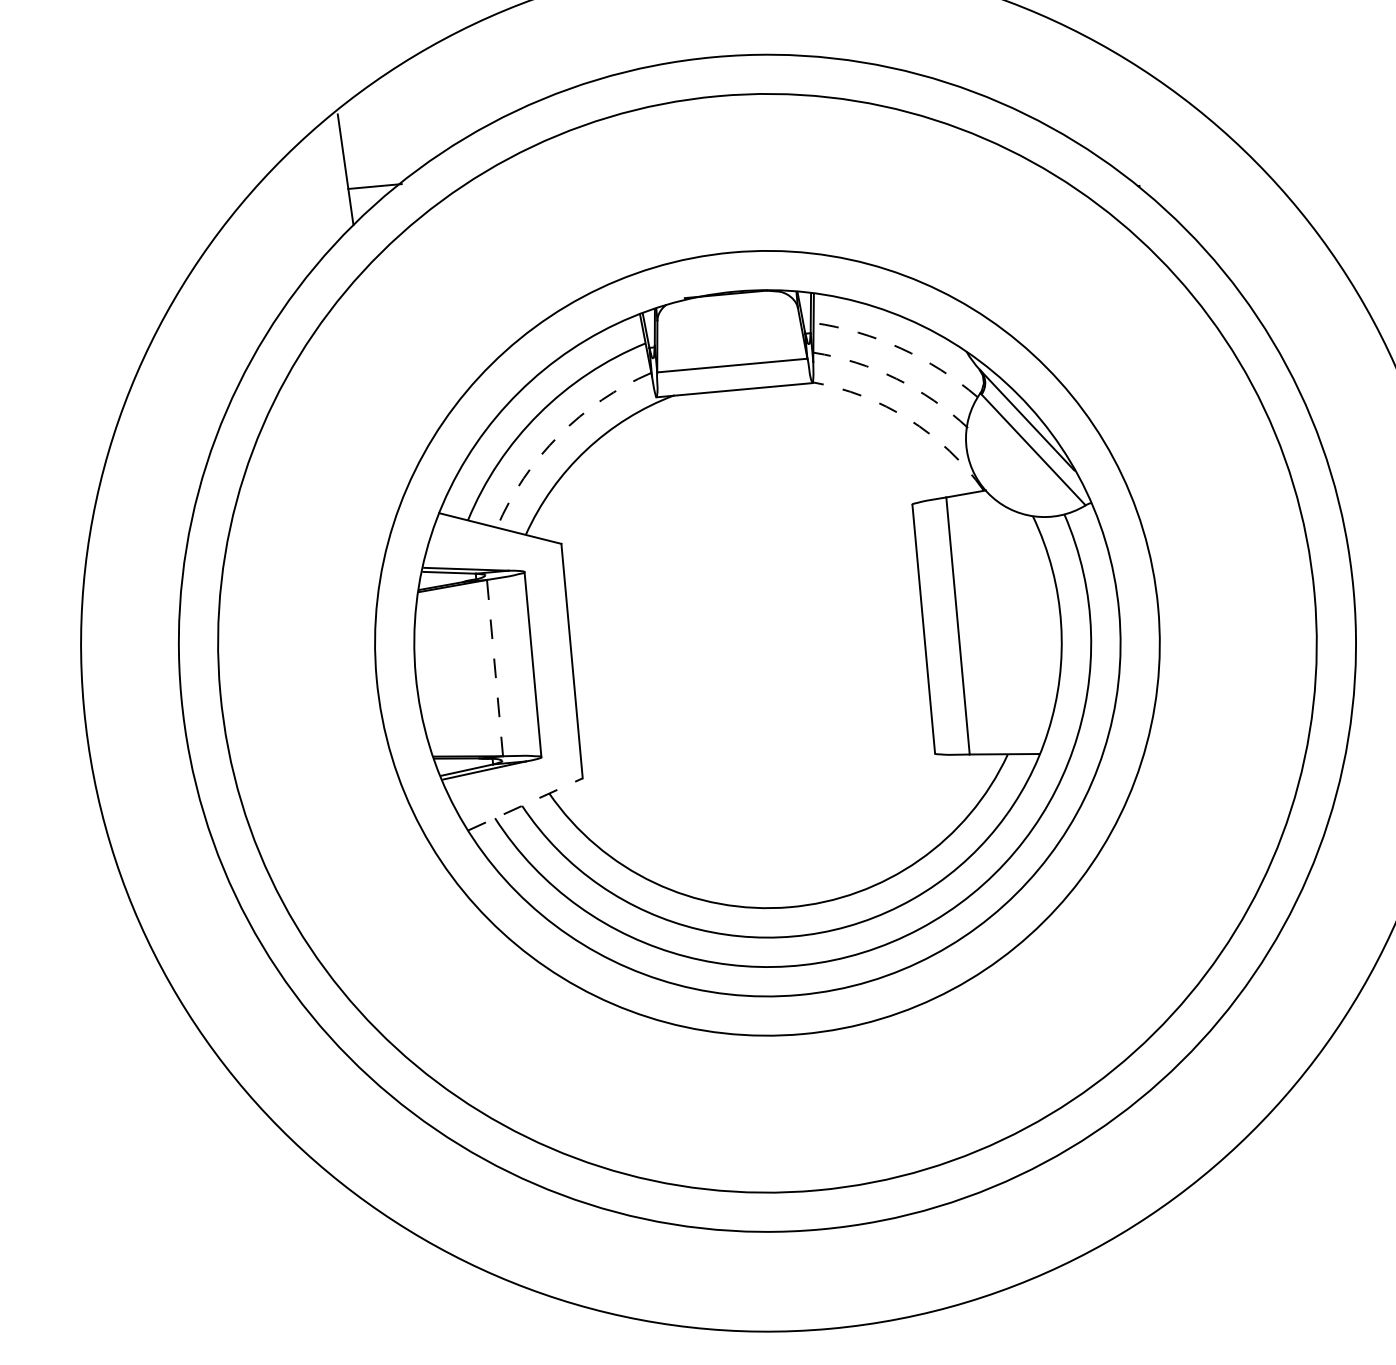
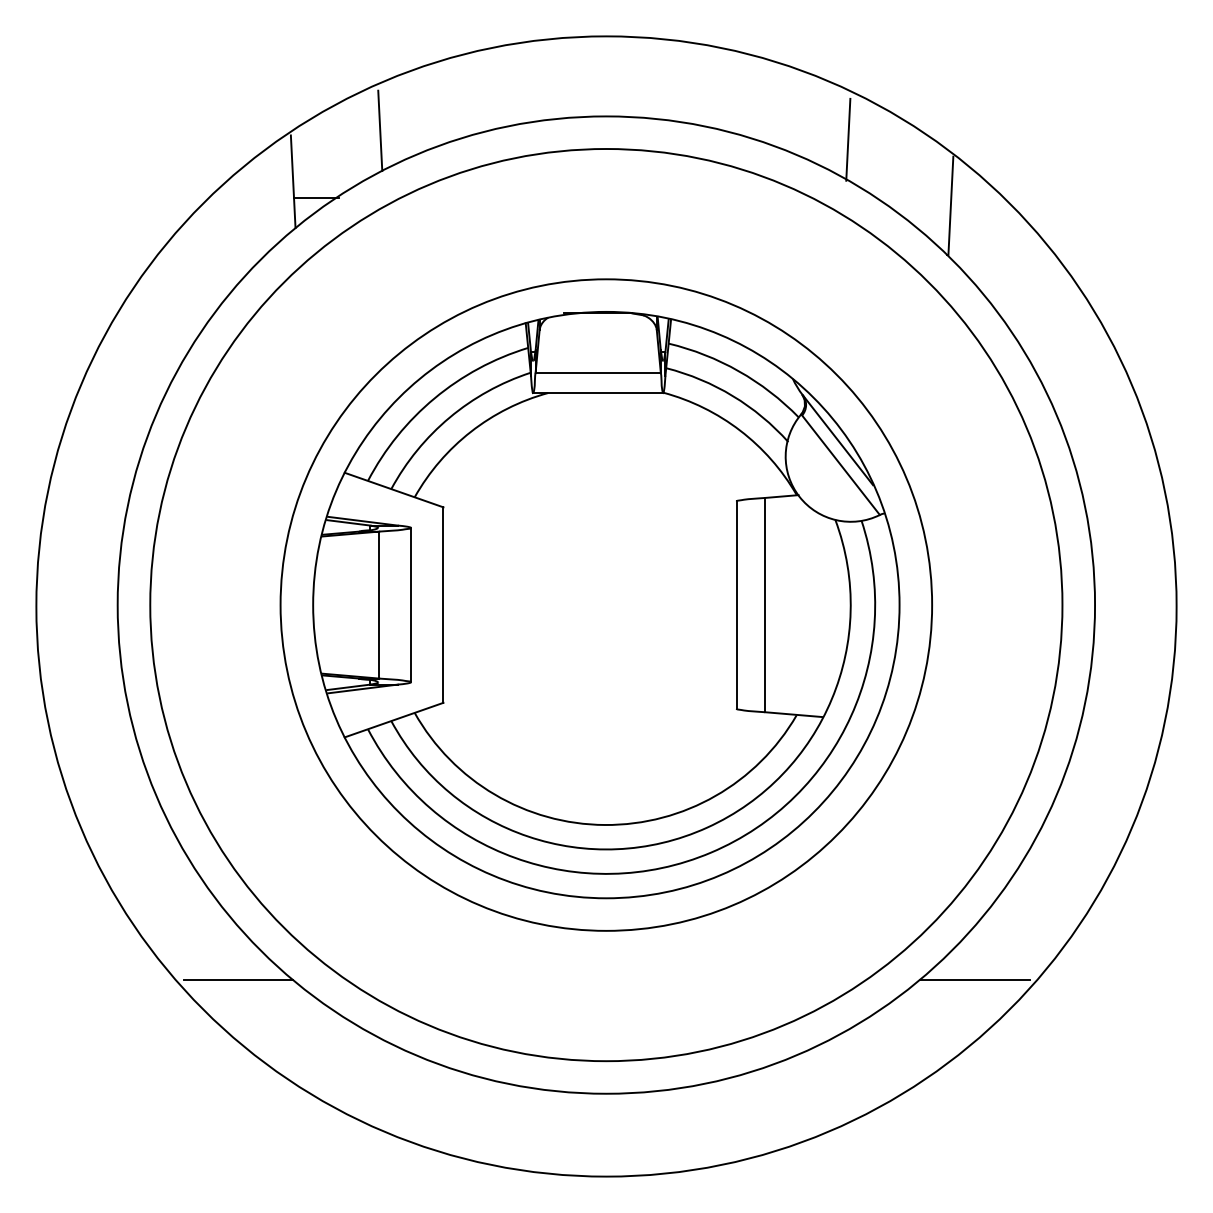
line: (1007, 58) -> (848, 139), added
line: (444, 98) -> (380, 130), added
line: (1136, 126) -> (950, 205), added
arc: (900, 348) -> (738, 371), dashed -> solid
arc: (895, 379) -> (732, 396), dashed -> solid
arc: (909, 419) -> (740, 430), dashed -> solid
arc: (558, 435) -> (449, 417), dashed -> solid
line: (495, 667) -> (379, 604), dashed -> solid
line: (525, 803) -> (394, 719), dashed -> solid
line: (1249, 1052) -> (974, 979), added
line: (365, 1132) -> (237, 979), added

